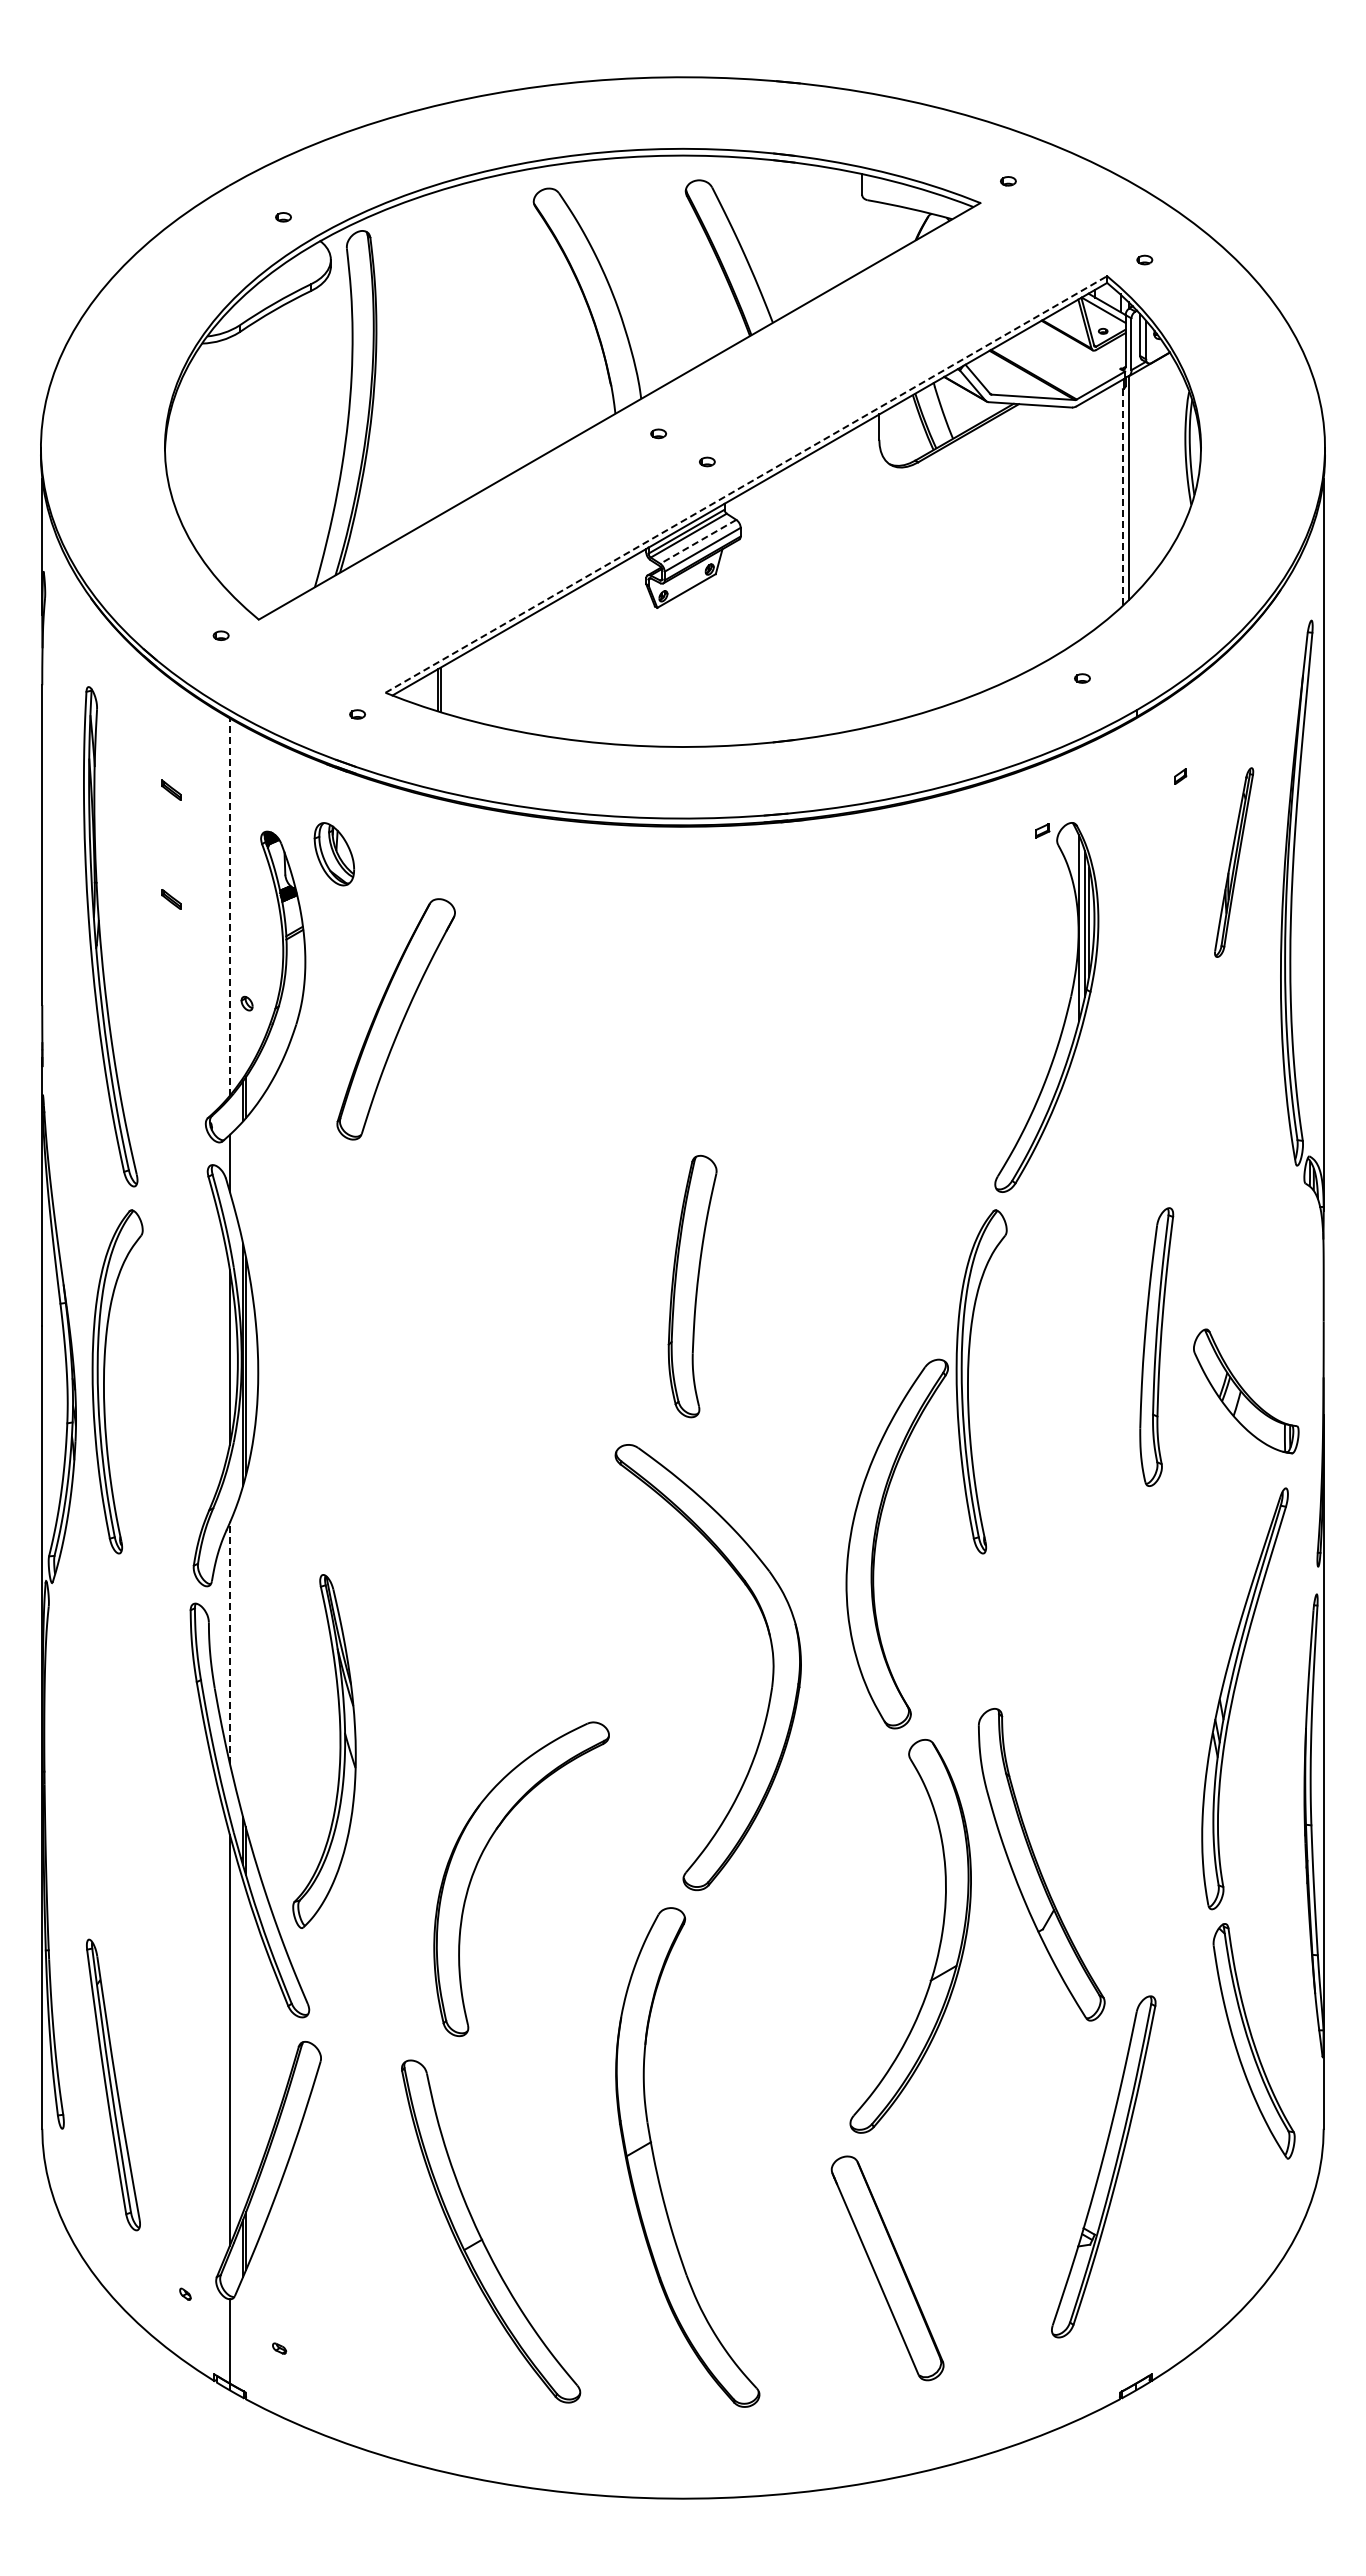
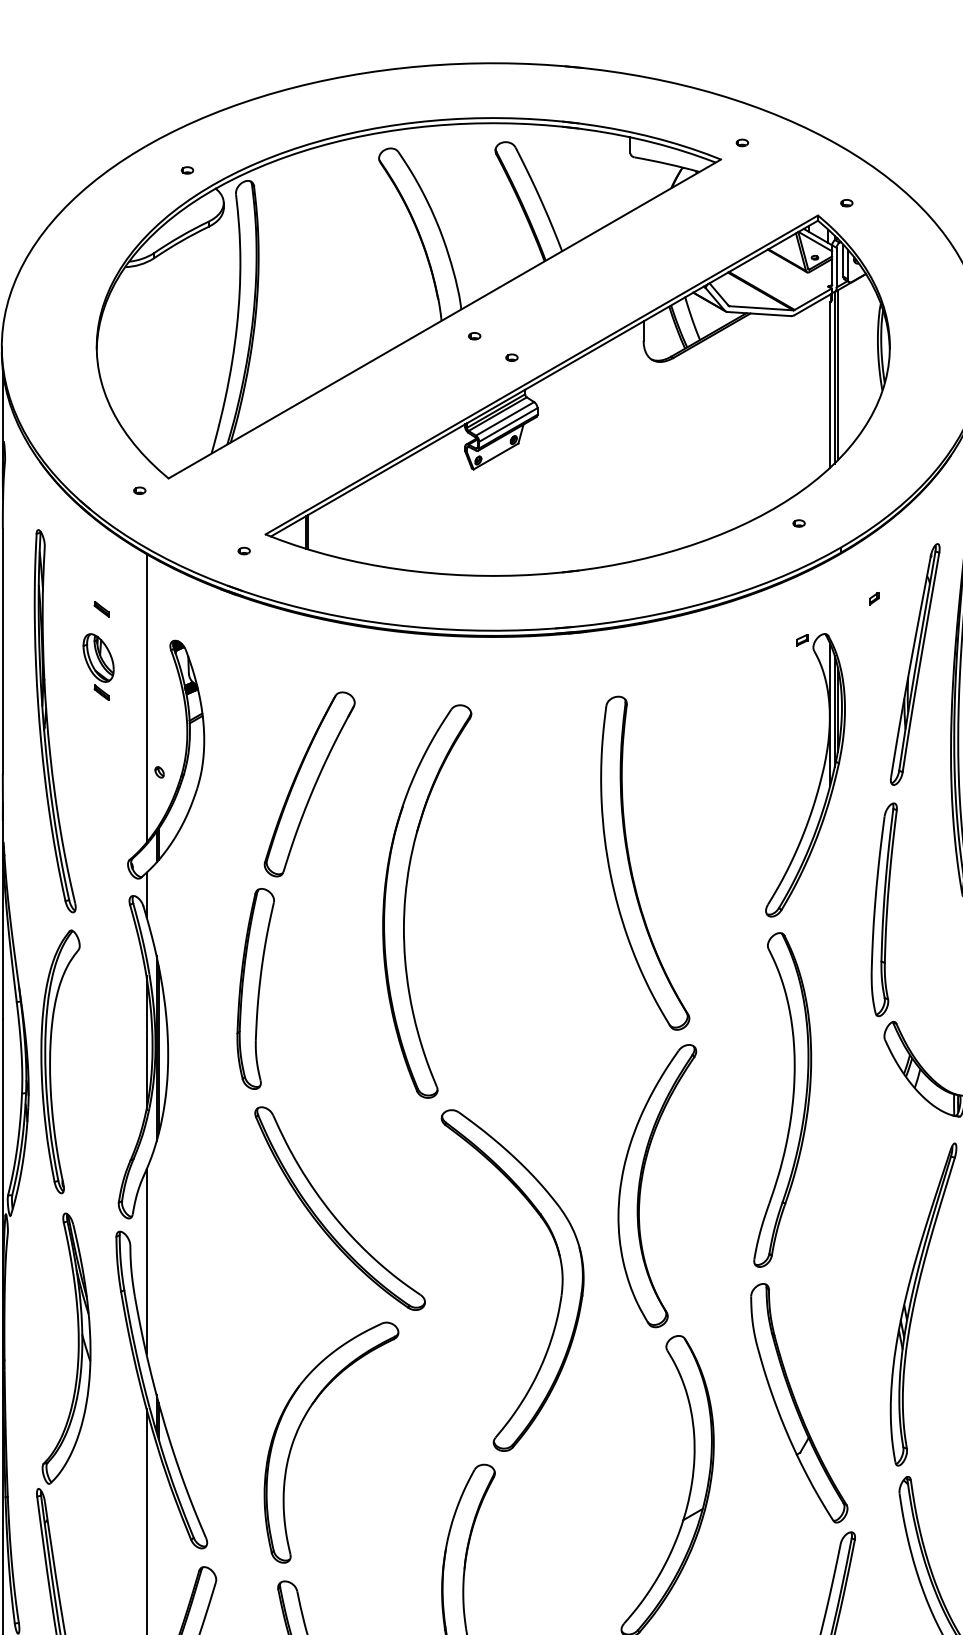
line: (746, 484) -> (541, 375), dashed -> solid
line: (1133, 484) -> (838, 375), added
line: (1122, 498) -> (829, 385), dashed -> solid
line: (698, 541) -> (505, 418), dashed -> solid
part: (333, 854) -> (97, 658), moved
part: (1233, 862) -> (914, 664), size x1.67
line: (229, 907) -> (146, 698), dashed -> solid
part: (1066, 1010) -> (820, 777), moved
part: (395, 1019) -> (309, 784), moved
part: (863, 1127) -> (631, 867), added
part: (568, 1172) -> (405, 901), added
part: (692, 1286) -> (255, 988), moved
part: (1156, 1346) -> (884, 909), moved
part: (968, 1381) -> (711, 1061), removed
part: (1073, 1431) -> (792, 1099), added
part: (473, 1579) -> (332, 1213), added
line: (229, 1643) -> (146, 1262), dashed -> solid
part: (339, 1751) -> (78, 1348), moved
part: (480, 1859) -> (300, 1427), moved
part: (1041, 1864) -> (799, 1403), moved

